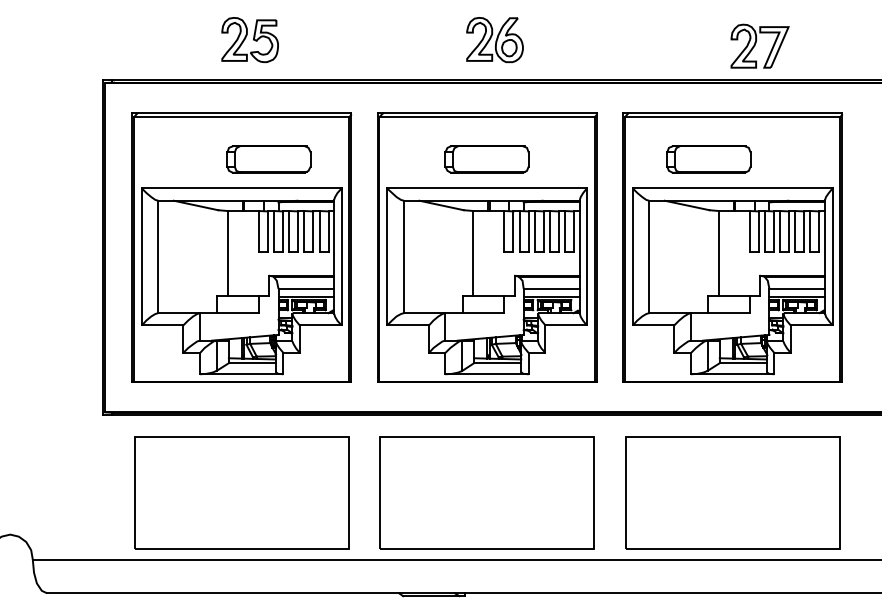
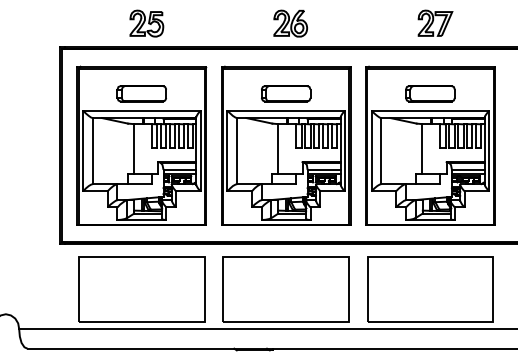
part: (760, 44) -> (435, 22), moved
part: (268, 158) -> (141, 93), moved
part: (709, 158) -> (430, 93), moved

